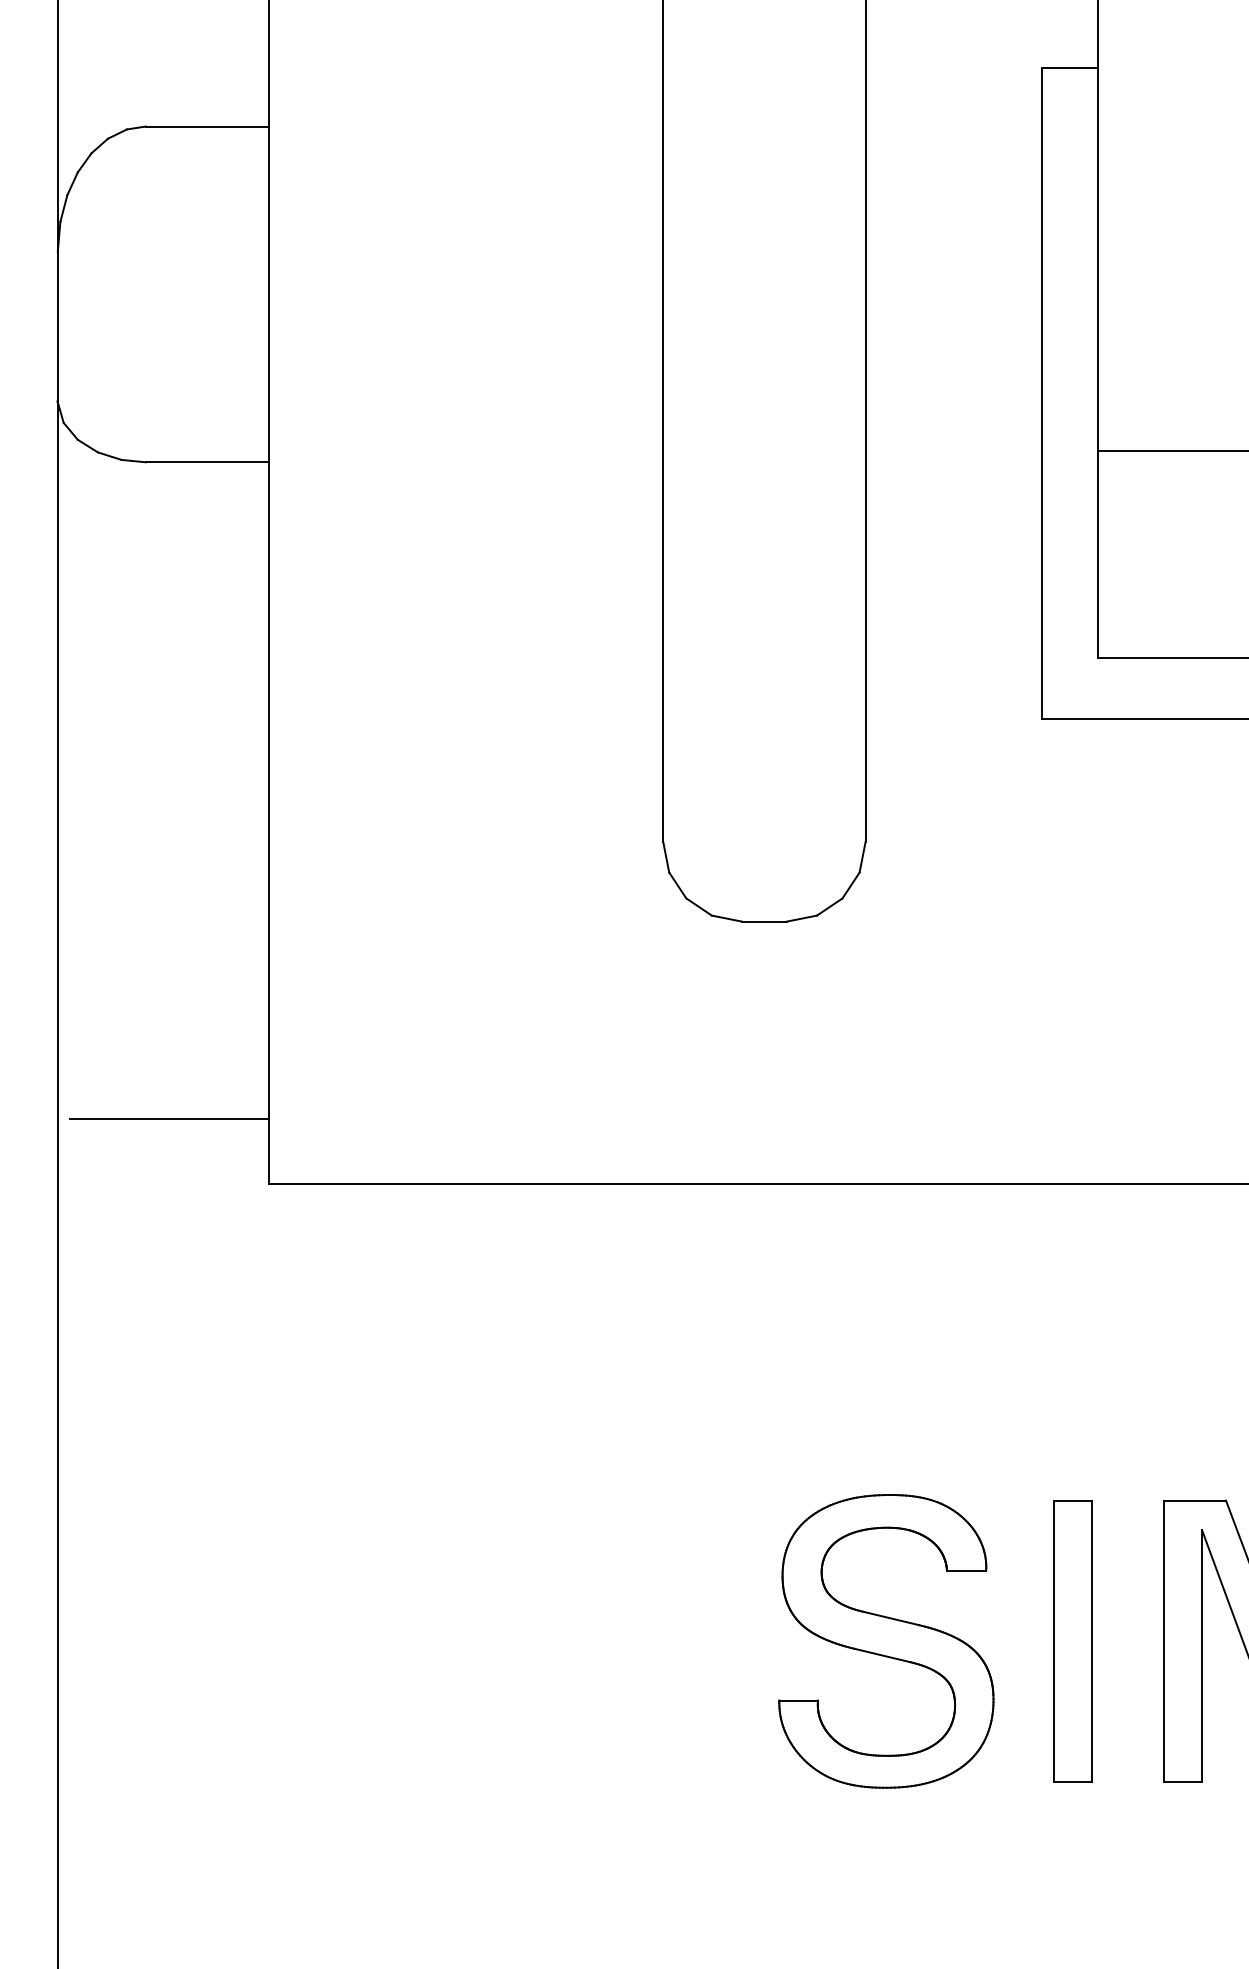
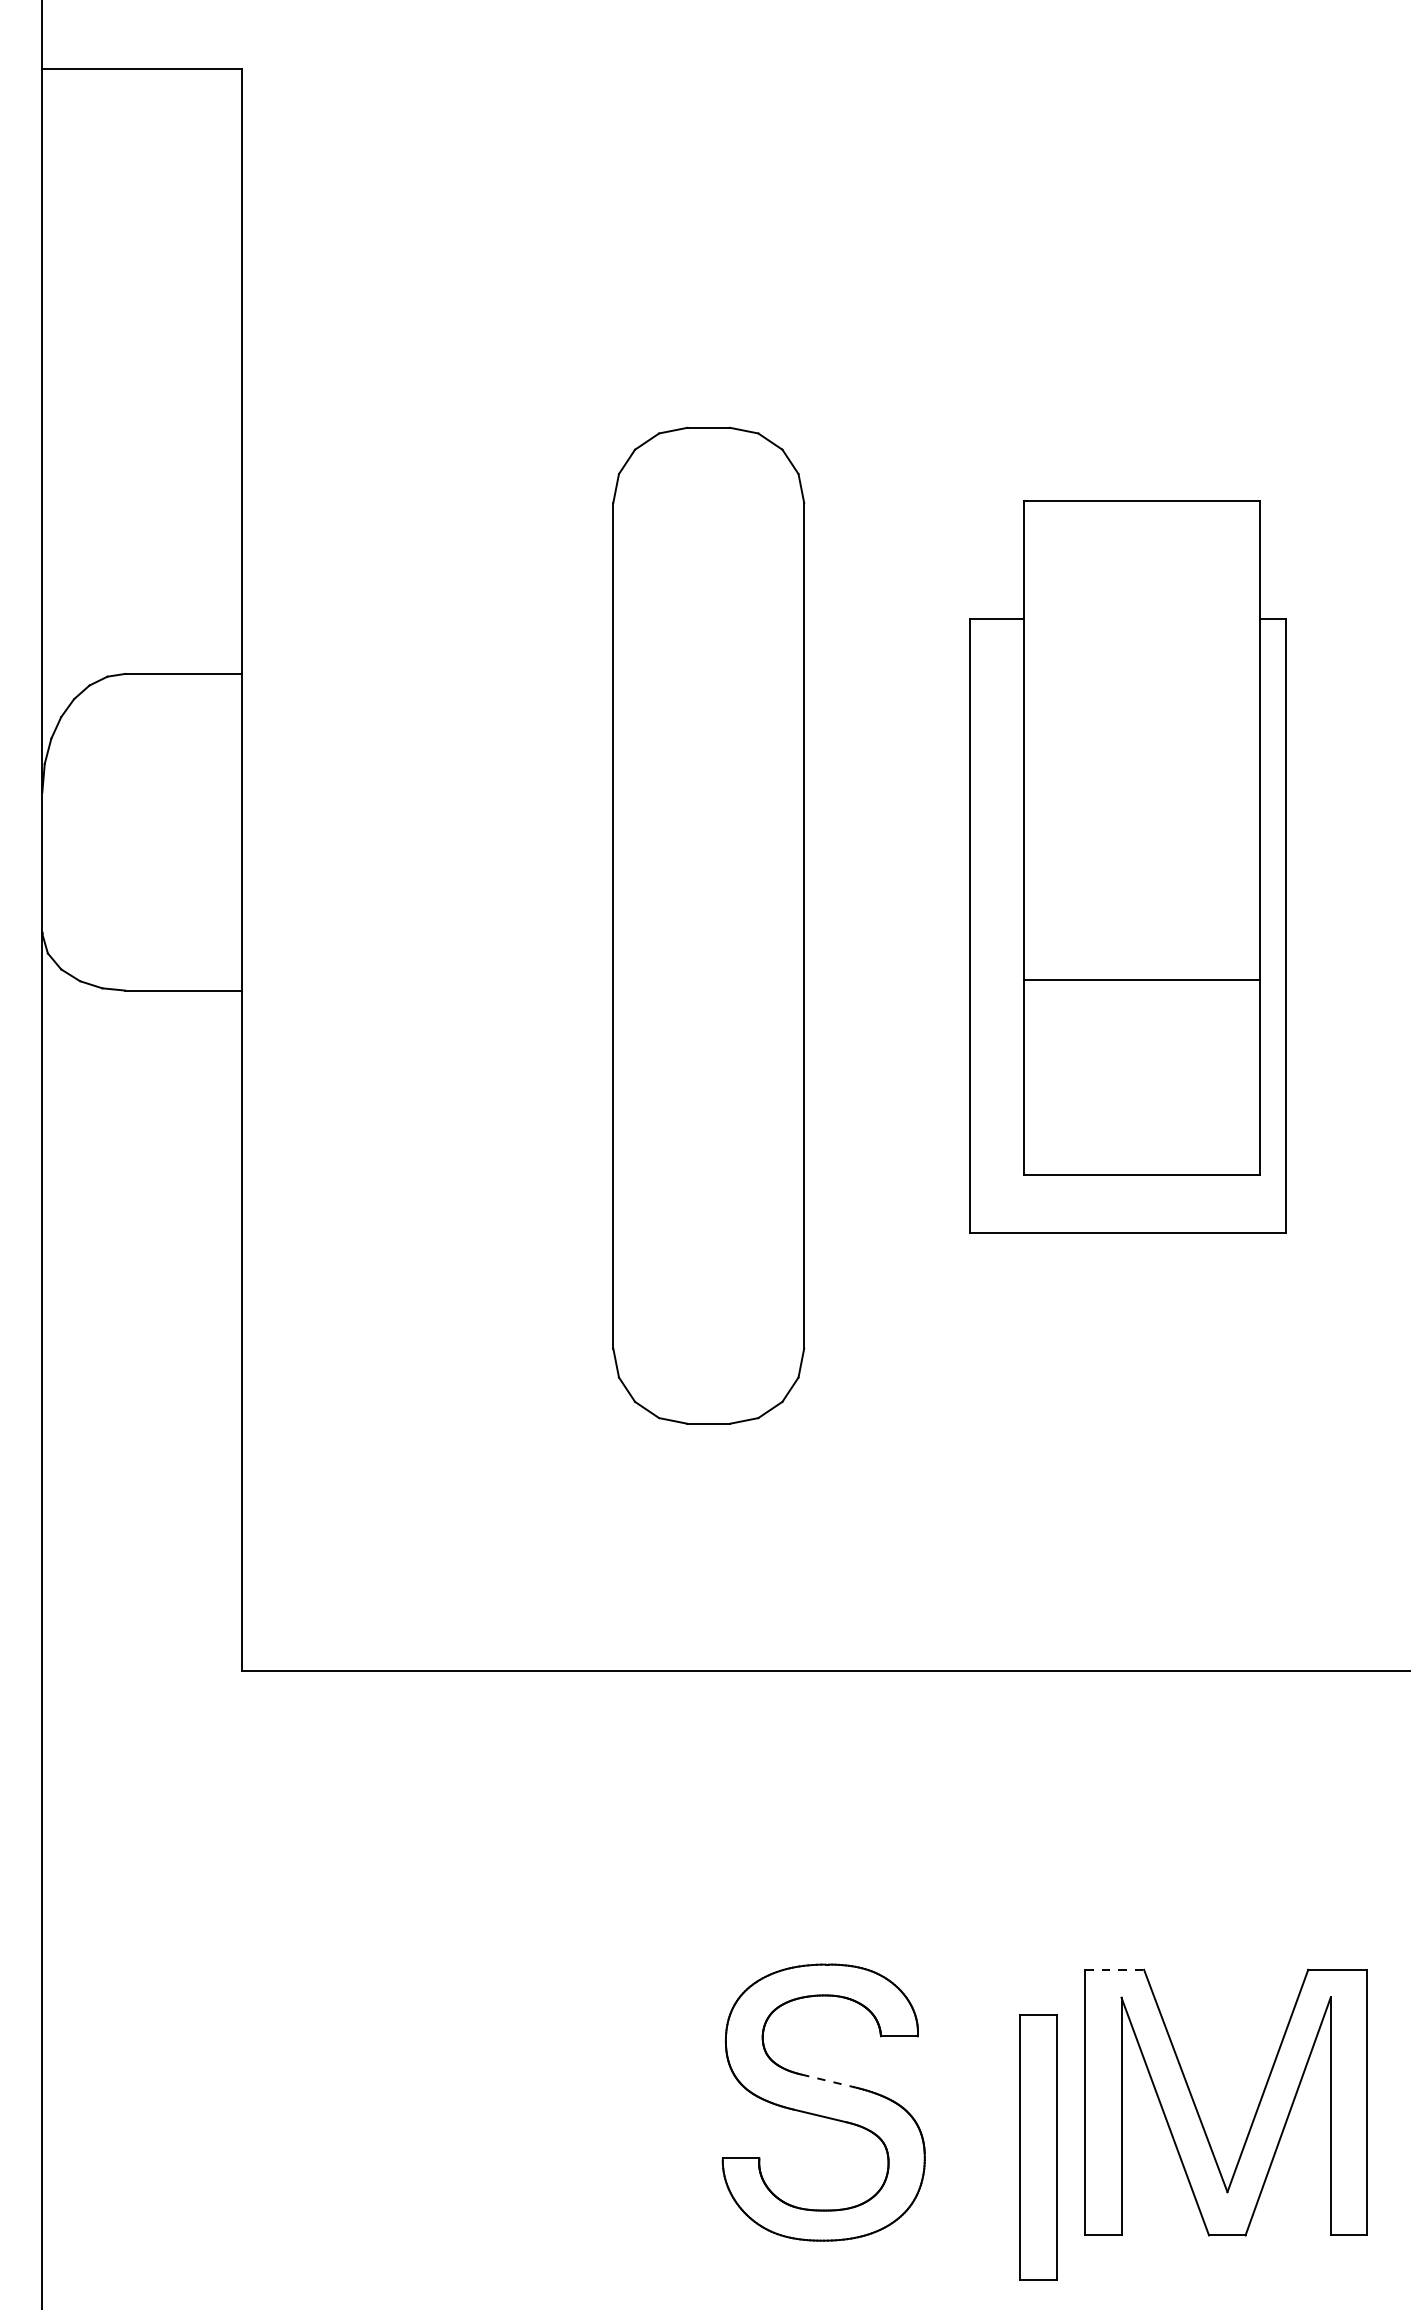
line: (169, 1119) -> (147, 1610), removed
line: (1195, 1500) -> (1115, 1969), solid -> dashed
line: (891, 1618) -> (828, 2081), solid -> dashed
part: (1072, 1641) -> (1038, 2147), moved

